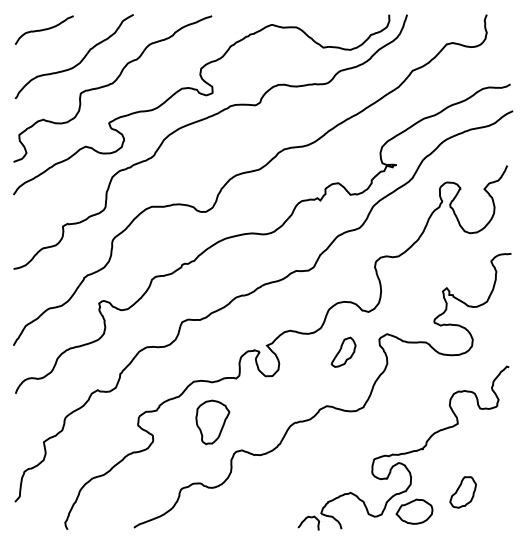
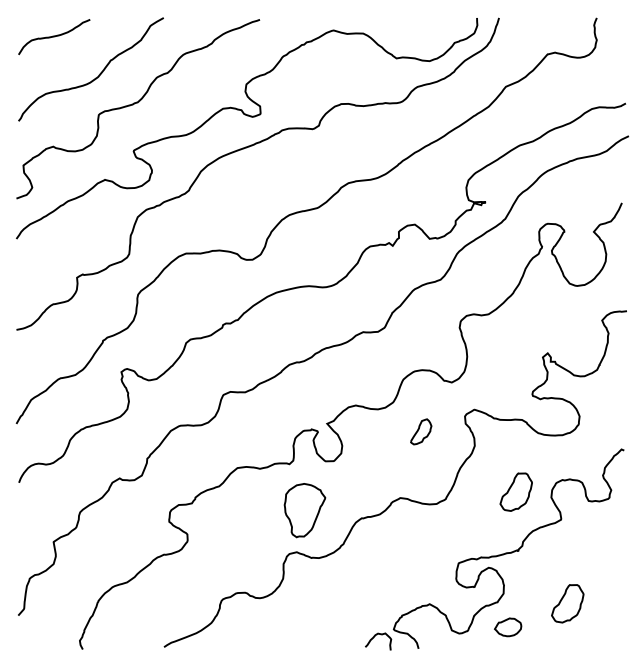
part: (343, 351) -> (421, 430), size x0.7
part: (420, 401) -> (515, 492), added
part: (212, 421) -> (304, 509), moved
part: (414, 511) -> (508, 627), size x0.6

